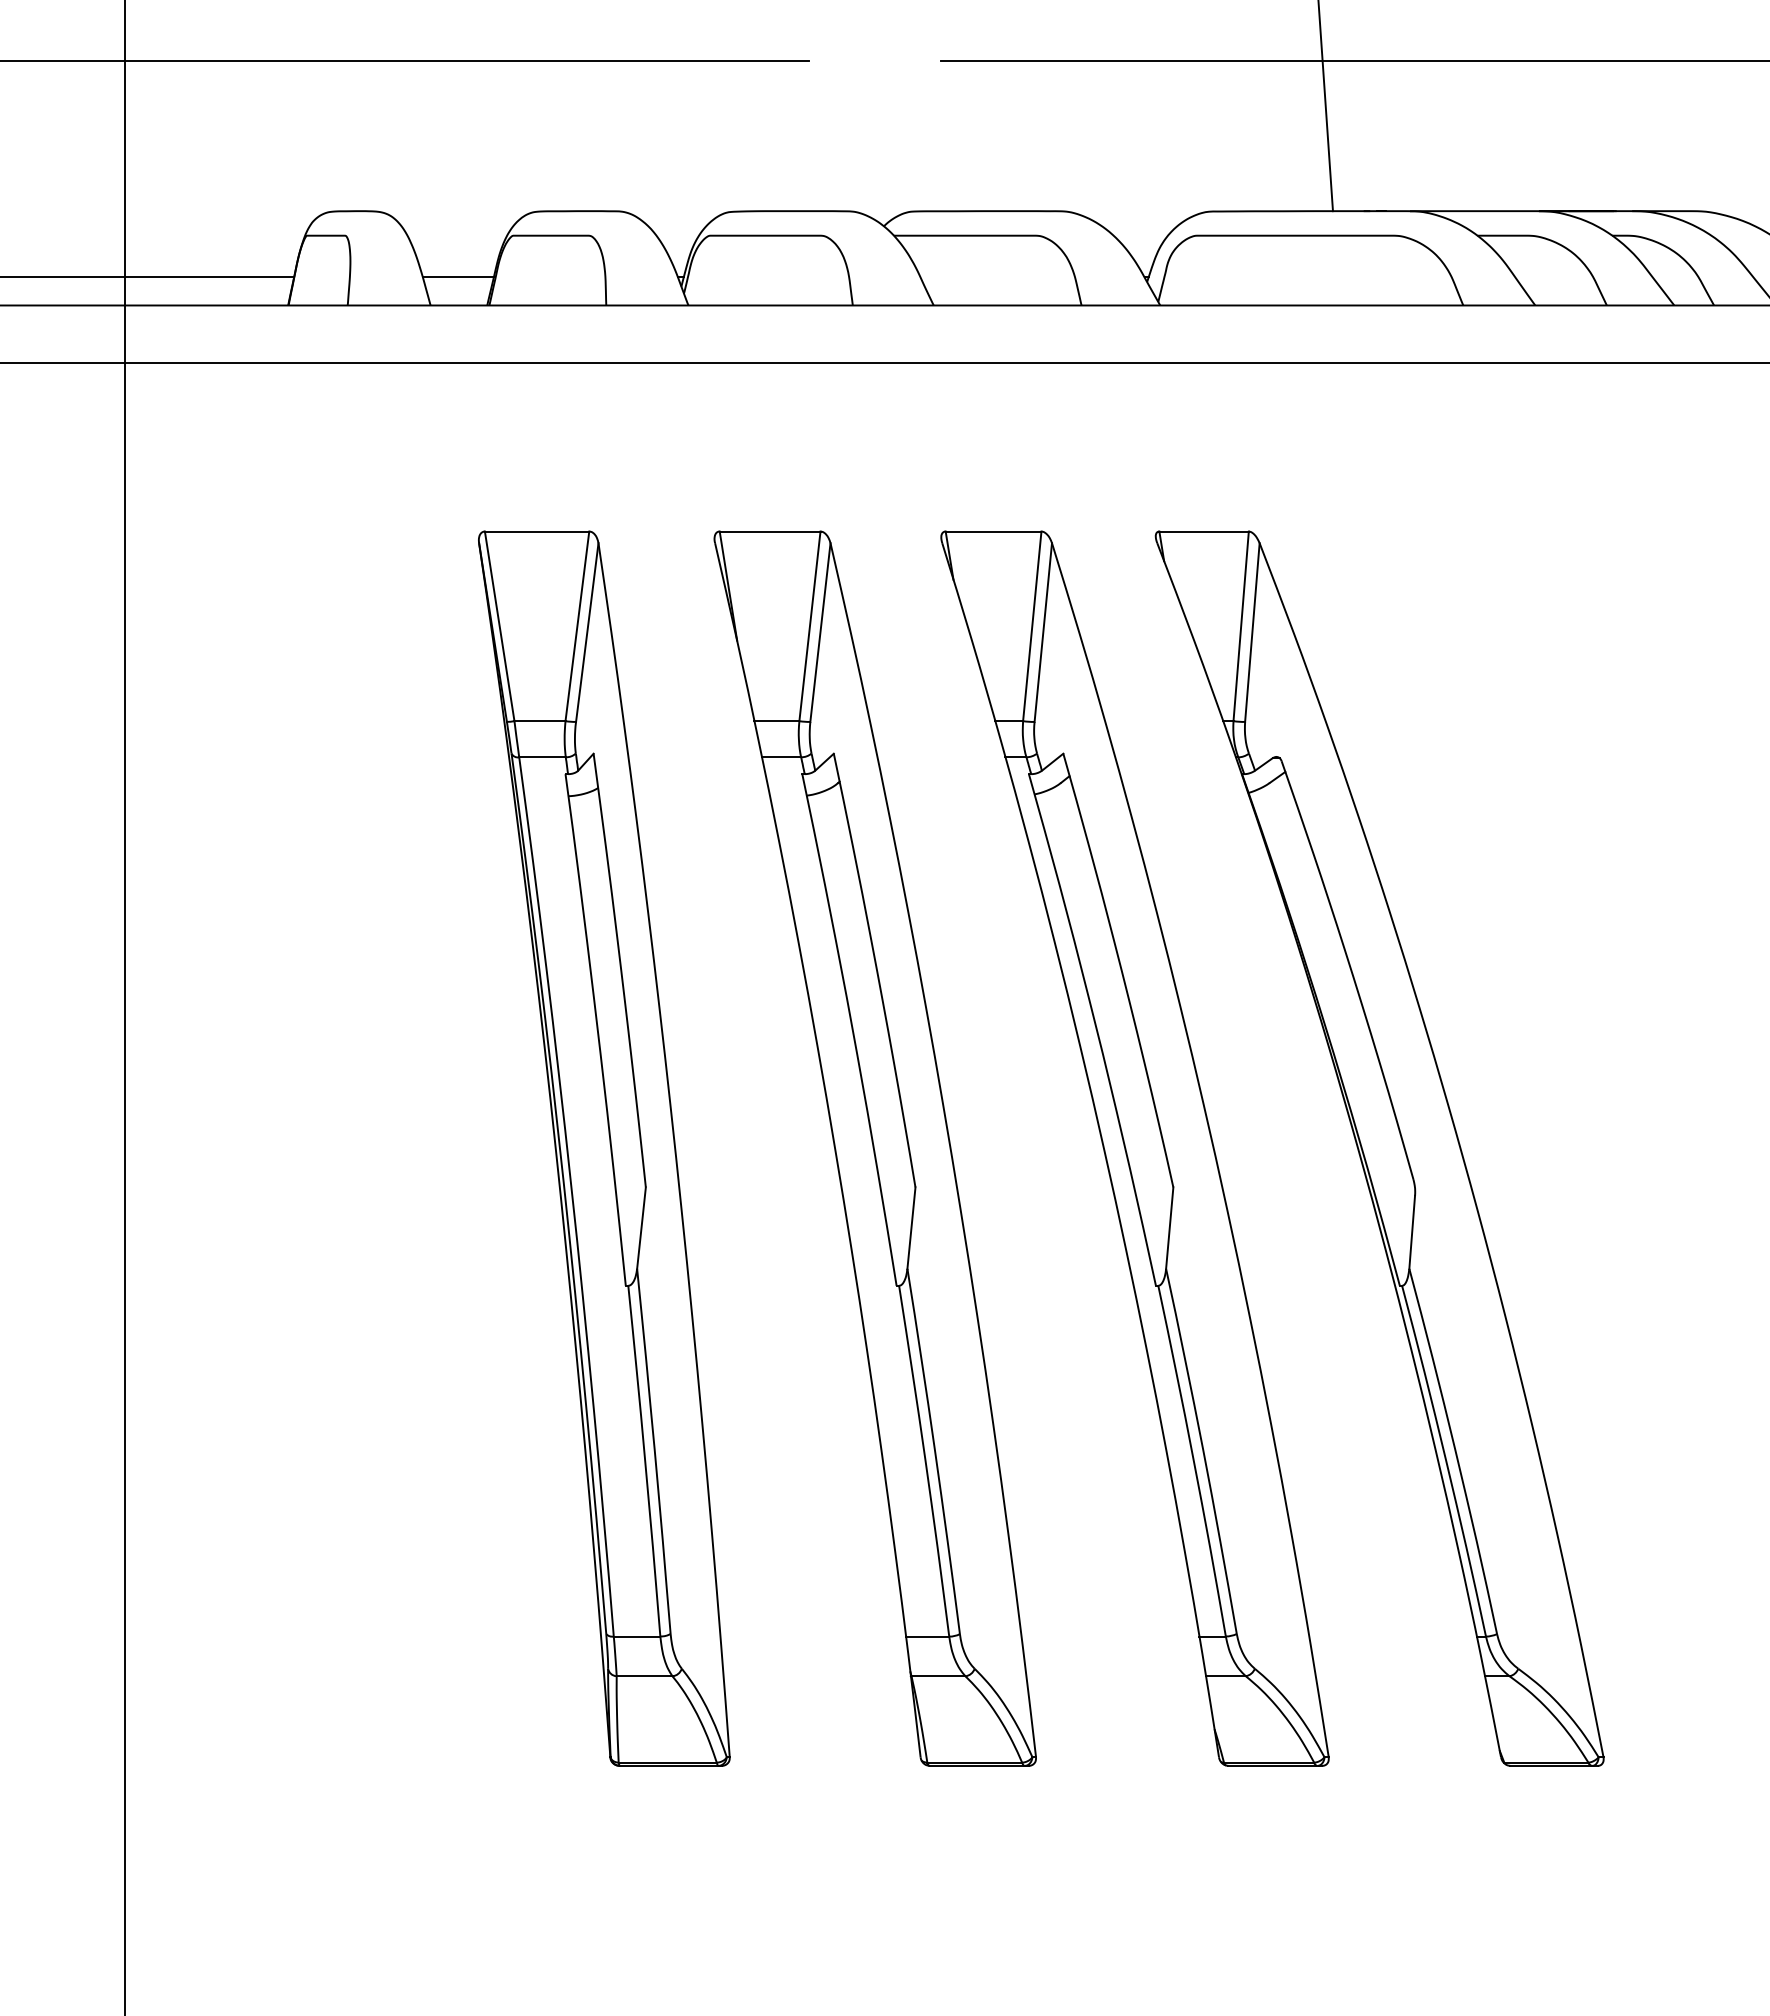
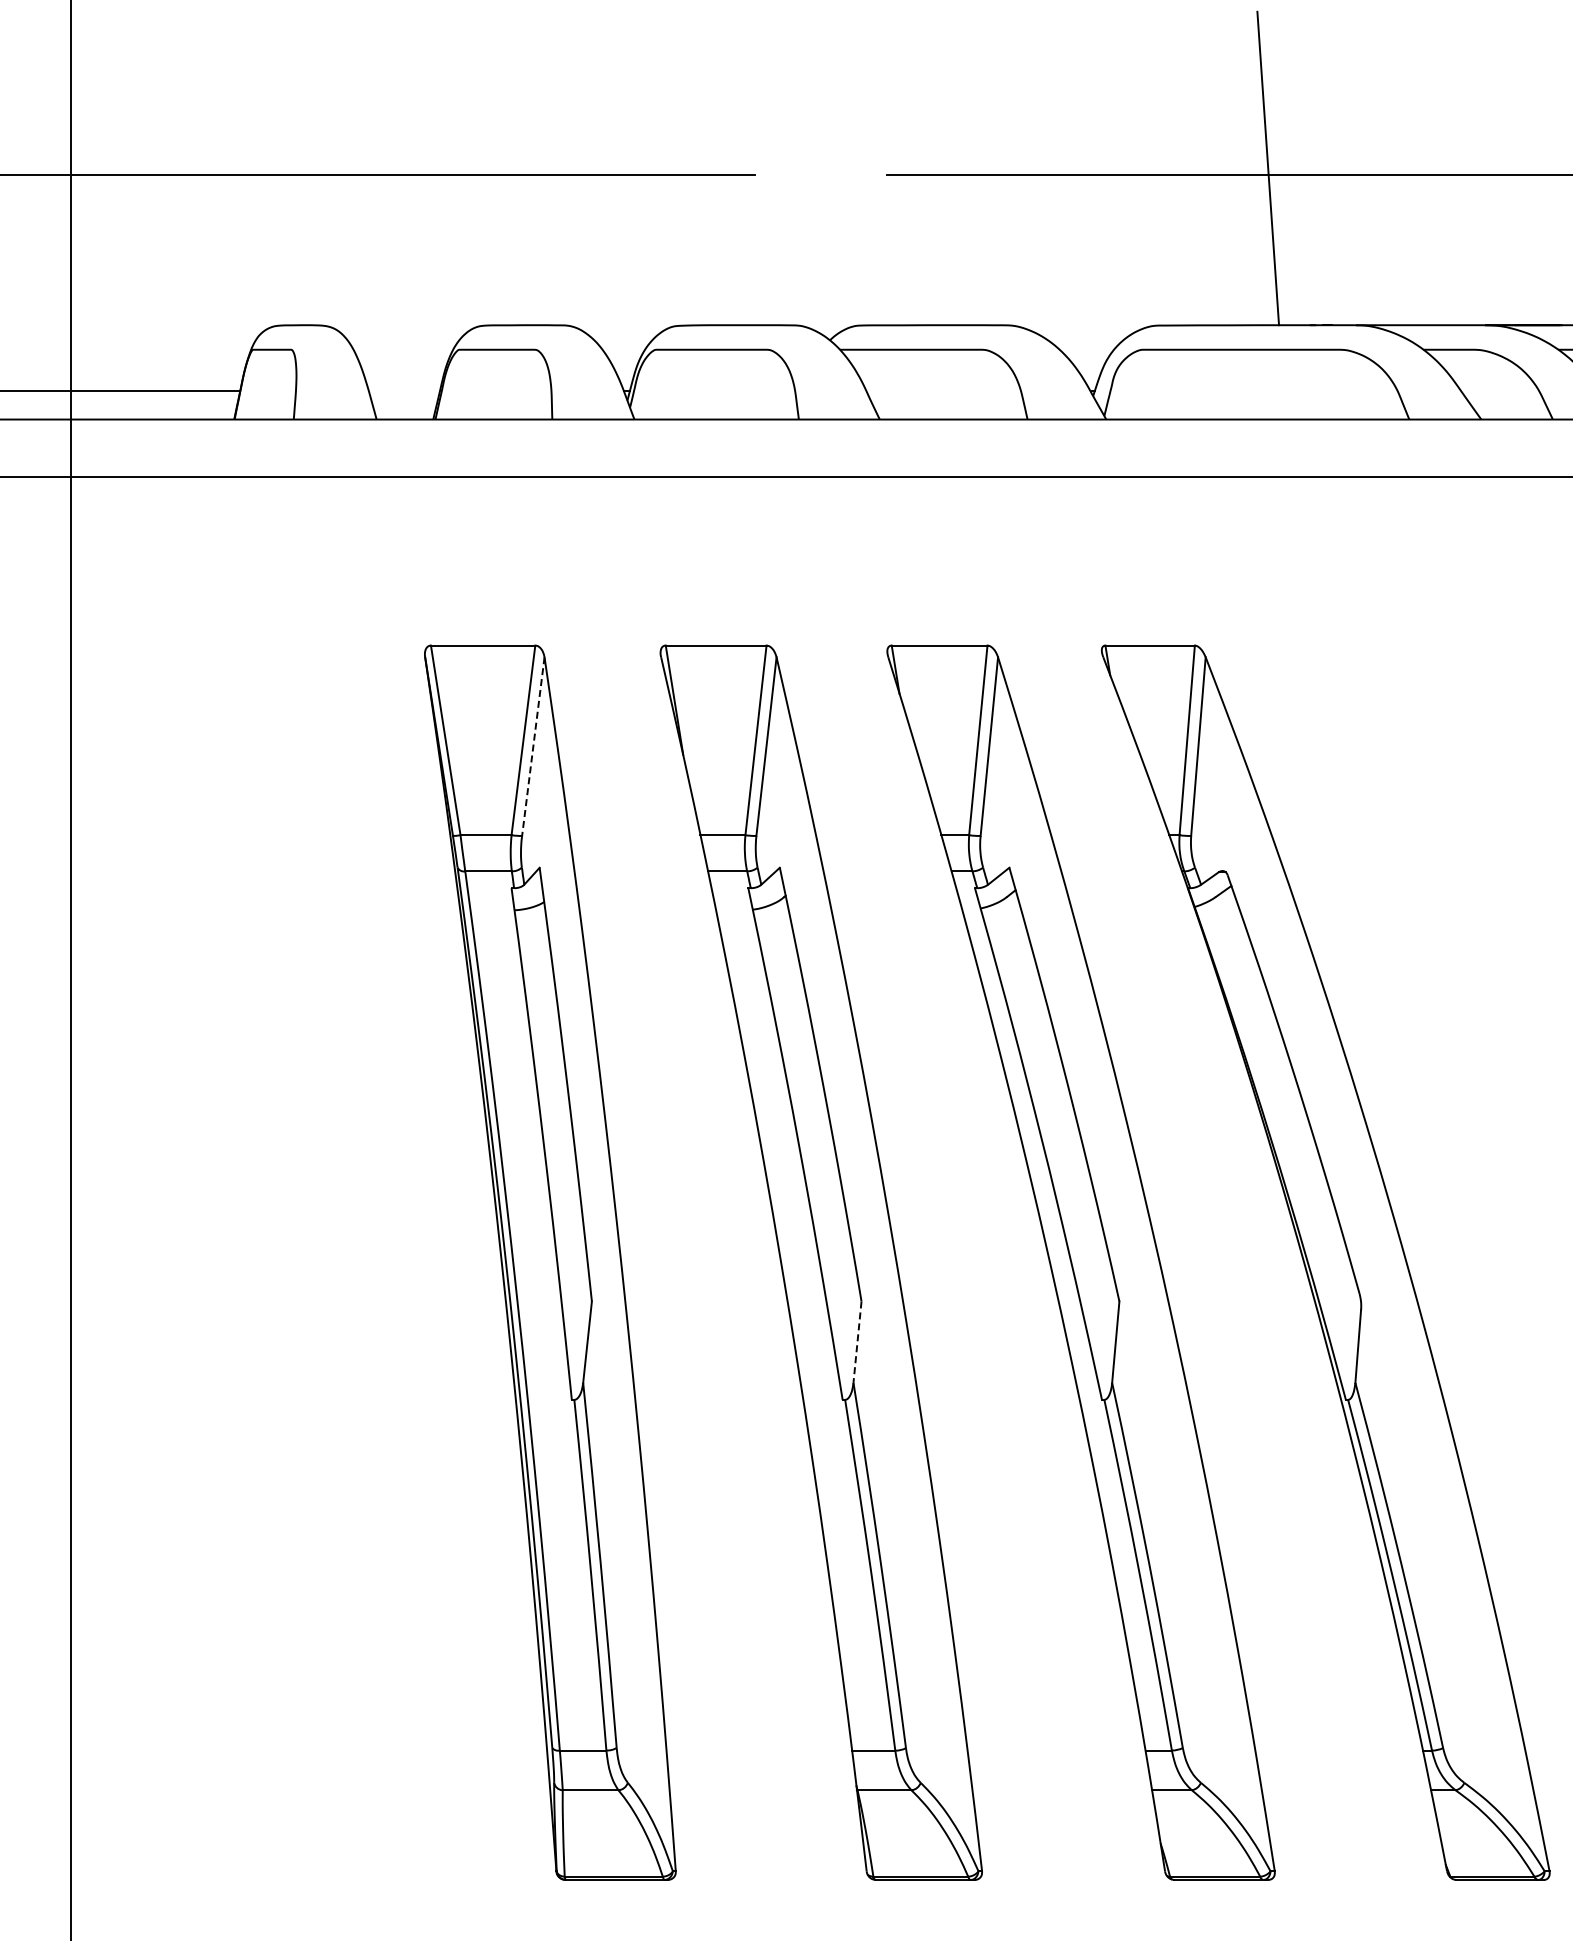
line: (457, 277) -> (403, 391), removed
line: (587, 633) -> (533, 747), solid -> dashed
line: (911, 1228) -> (857, 1342), solid -> dashed

